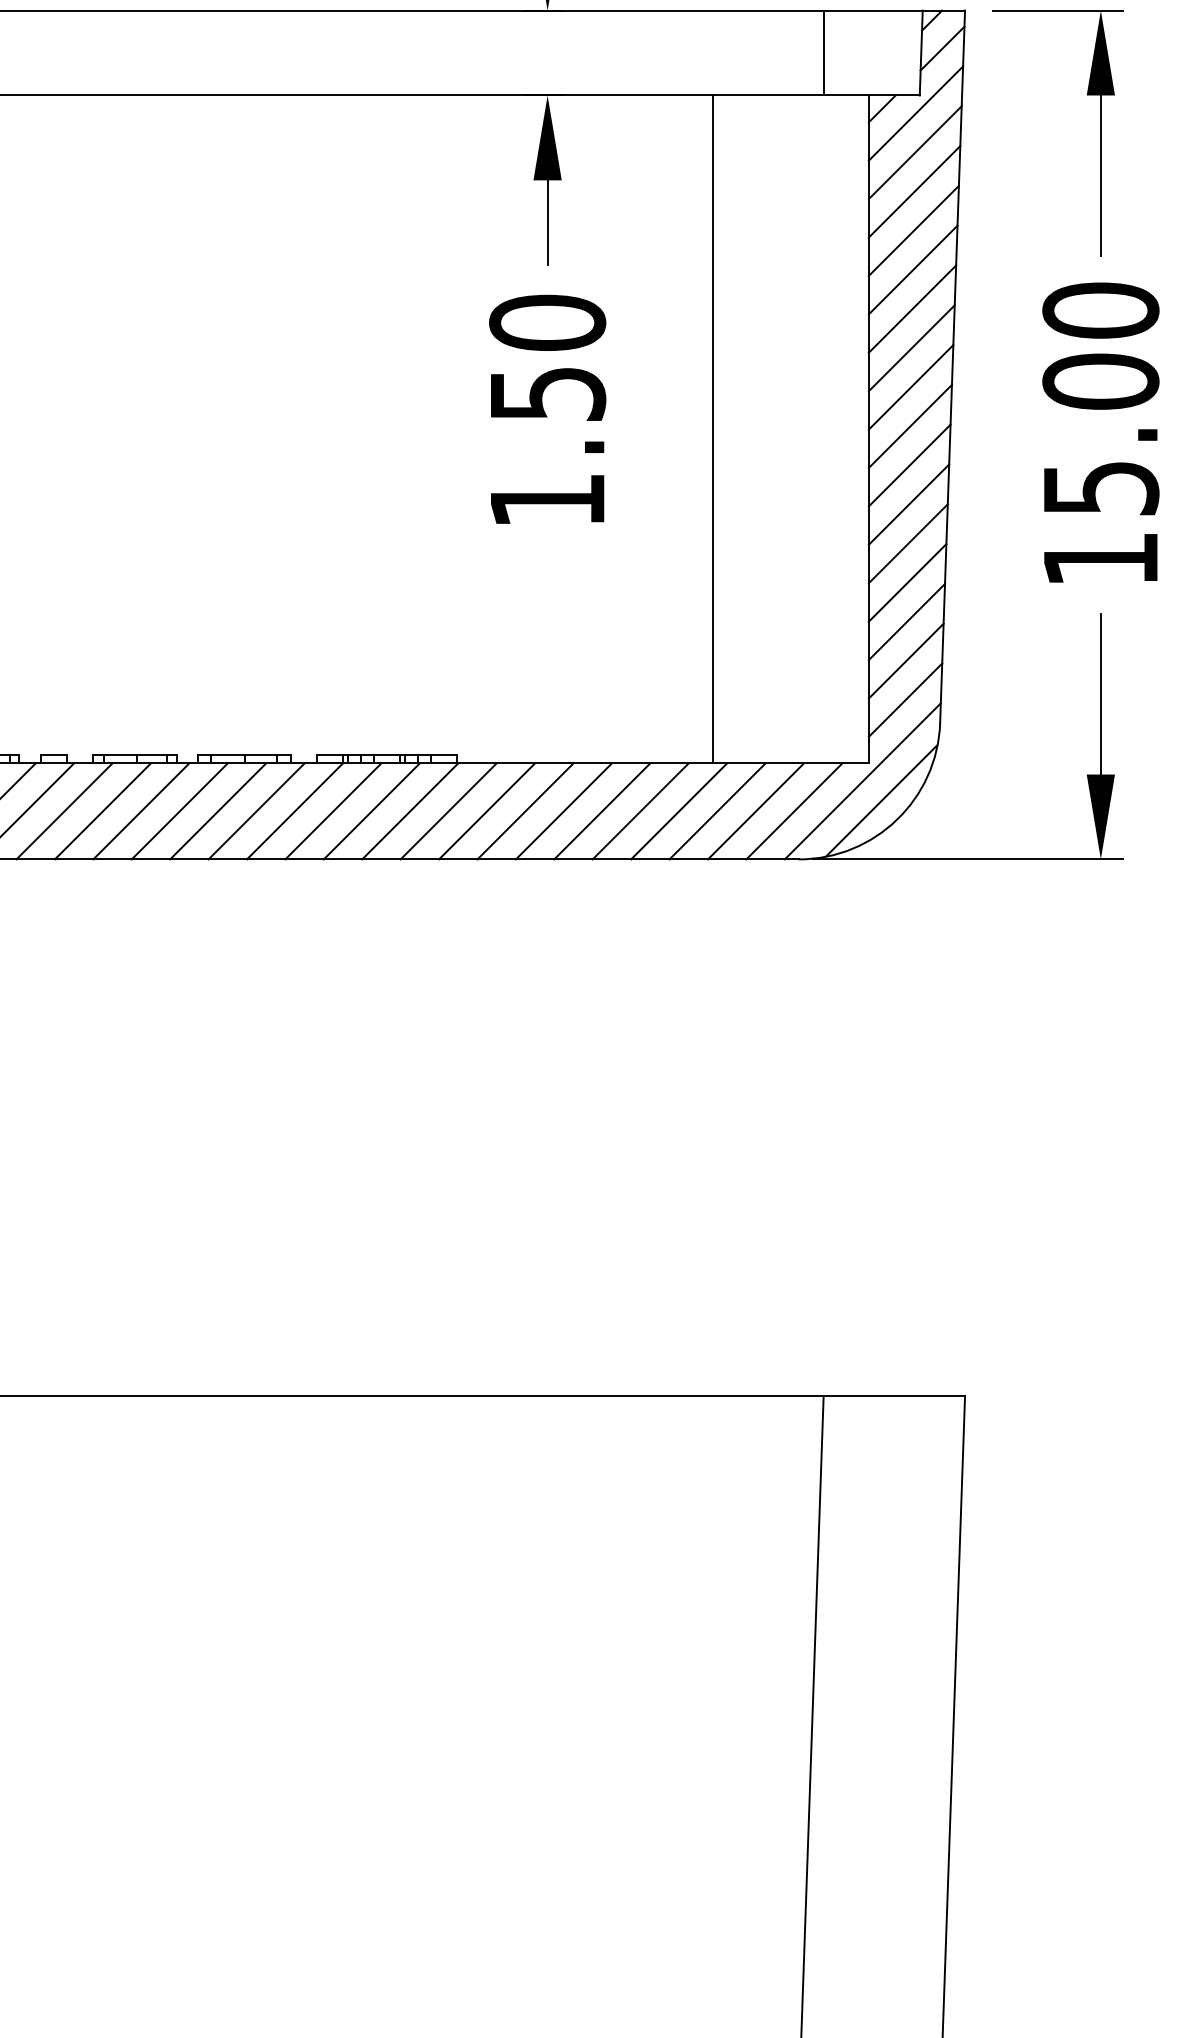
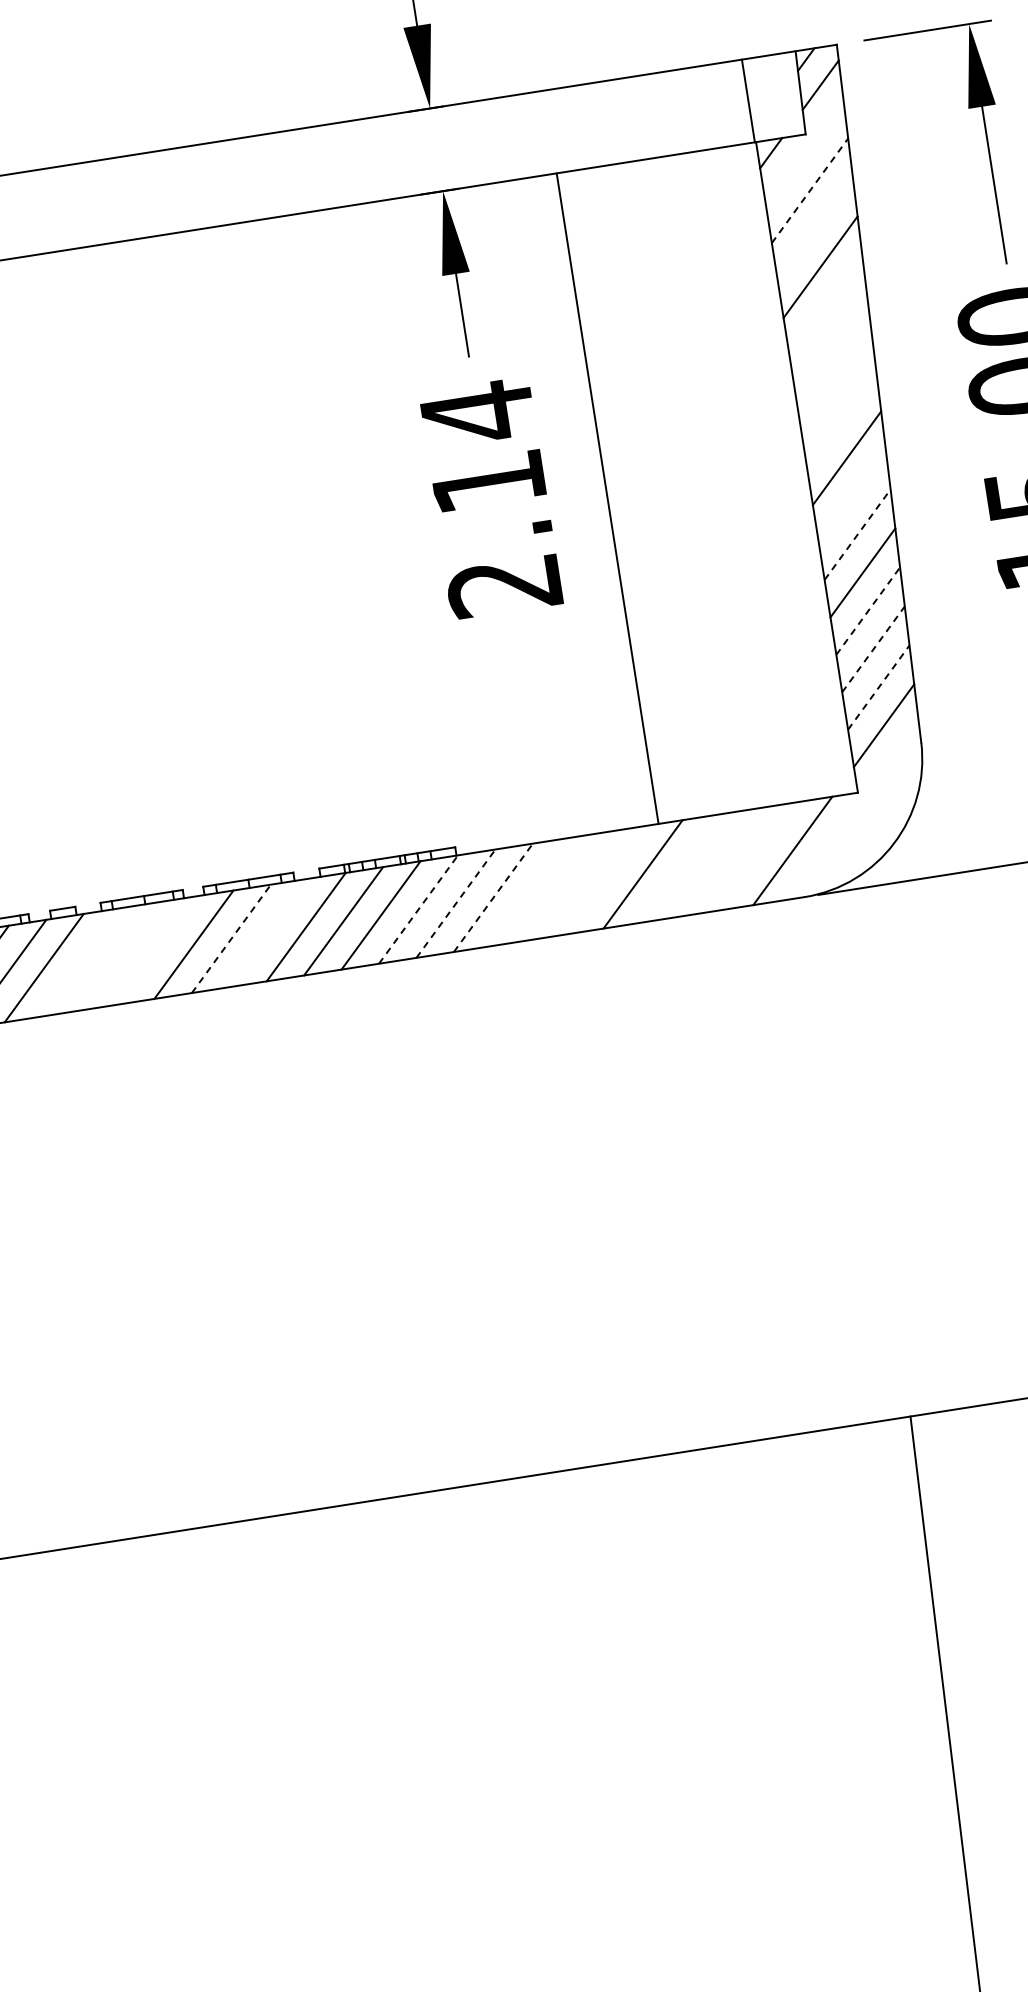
line: (823, 52) -> (748, 100), moved
line: (915, 113) -> (804, 152), removed
line: (915, 152) -> (810, 190), solid -> dashed
line: (914, 191) -> (815, 228), removed
line: (912, 269) -> (825, 305), removed
line: (912, 308) -> (831, 343), removed
line: (911, 348) -> (836, 382), removed
line: (910, 387) -> (841, 420), removed
text: (547, 410) -> (491, 498), 1.50 -> 2.14
line: (713, 429) -> (607, 498), moved
line: (909, 465) -> (852, 496), removed
line: (909, 504) -> (858, 534), solid -> dashed
line: (907, 582) -> (868, 610), solid -> dashed
line: (906, 622) -> (873, 649), solid -> dashed
line: (906, 661) -> (879, 687), solid -> dashed
line: (862, 781) -> (854, 811), removed
line: (881, 800) -> (875, 827), removed
line: (218, 810) -> (231, 938), solid -> dashed
line: (410, 810) -> (418, 908), solid -> dashed
line: (449, 810) -> (456, 902), solid -> dashed
line: (487, 810) -> (493, 896), solid -> dashed
line: (64, 811) -> (81, 962), removed
line: (102, 811) -> (118, 956), removed
line: (141, 811) -> (156, 950), removed
line: (256, 811) -> (268, 933), removed
line: (525, 811) -> (530, 892), removed
line: (563, 811) -> (567, 886), removed
line: (602, 811) -> (605, 880), removed
line: (679, 811) -> (680, 868), removed
line: (717, 811) -> (717, 862), removed
line: (755, 811) -> (754, 857), removed

